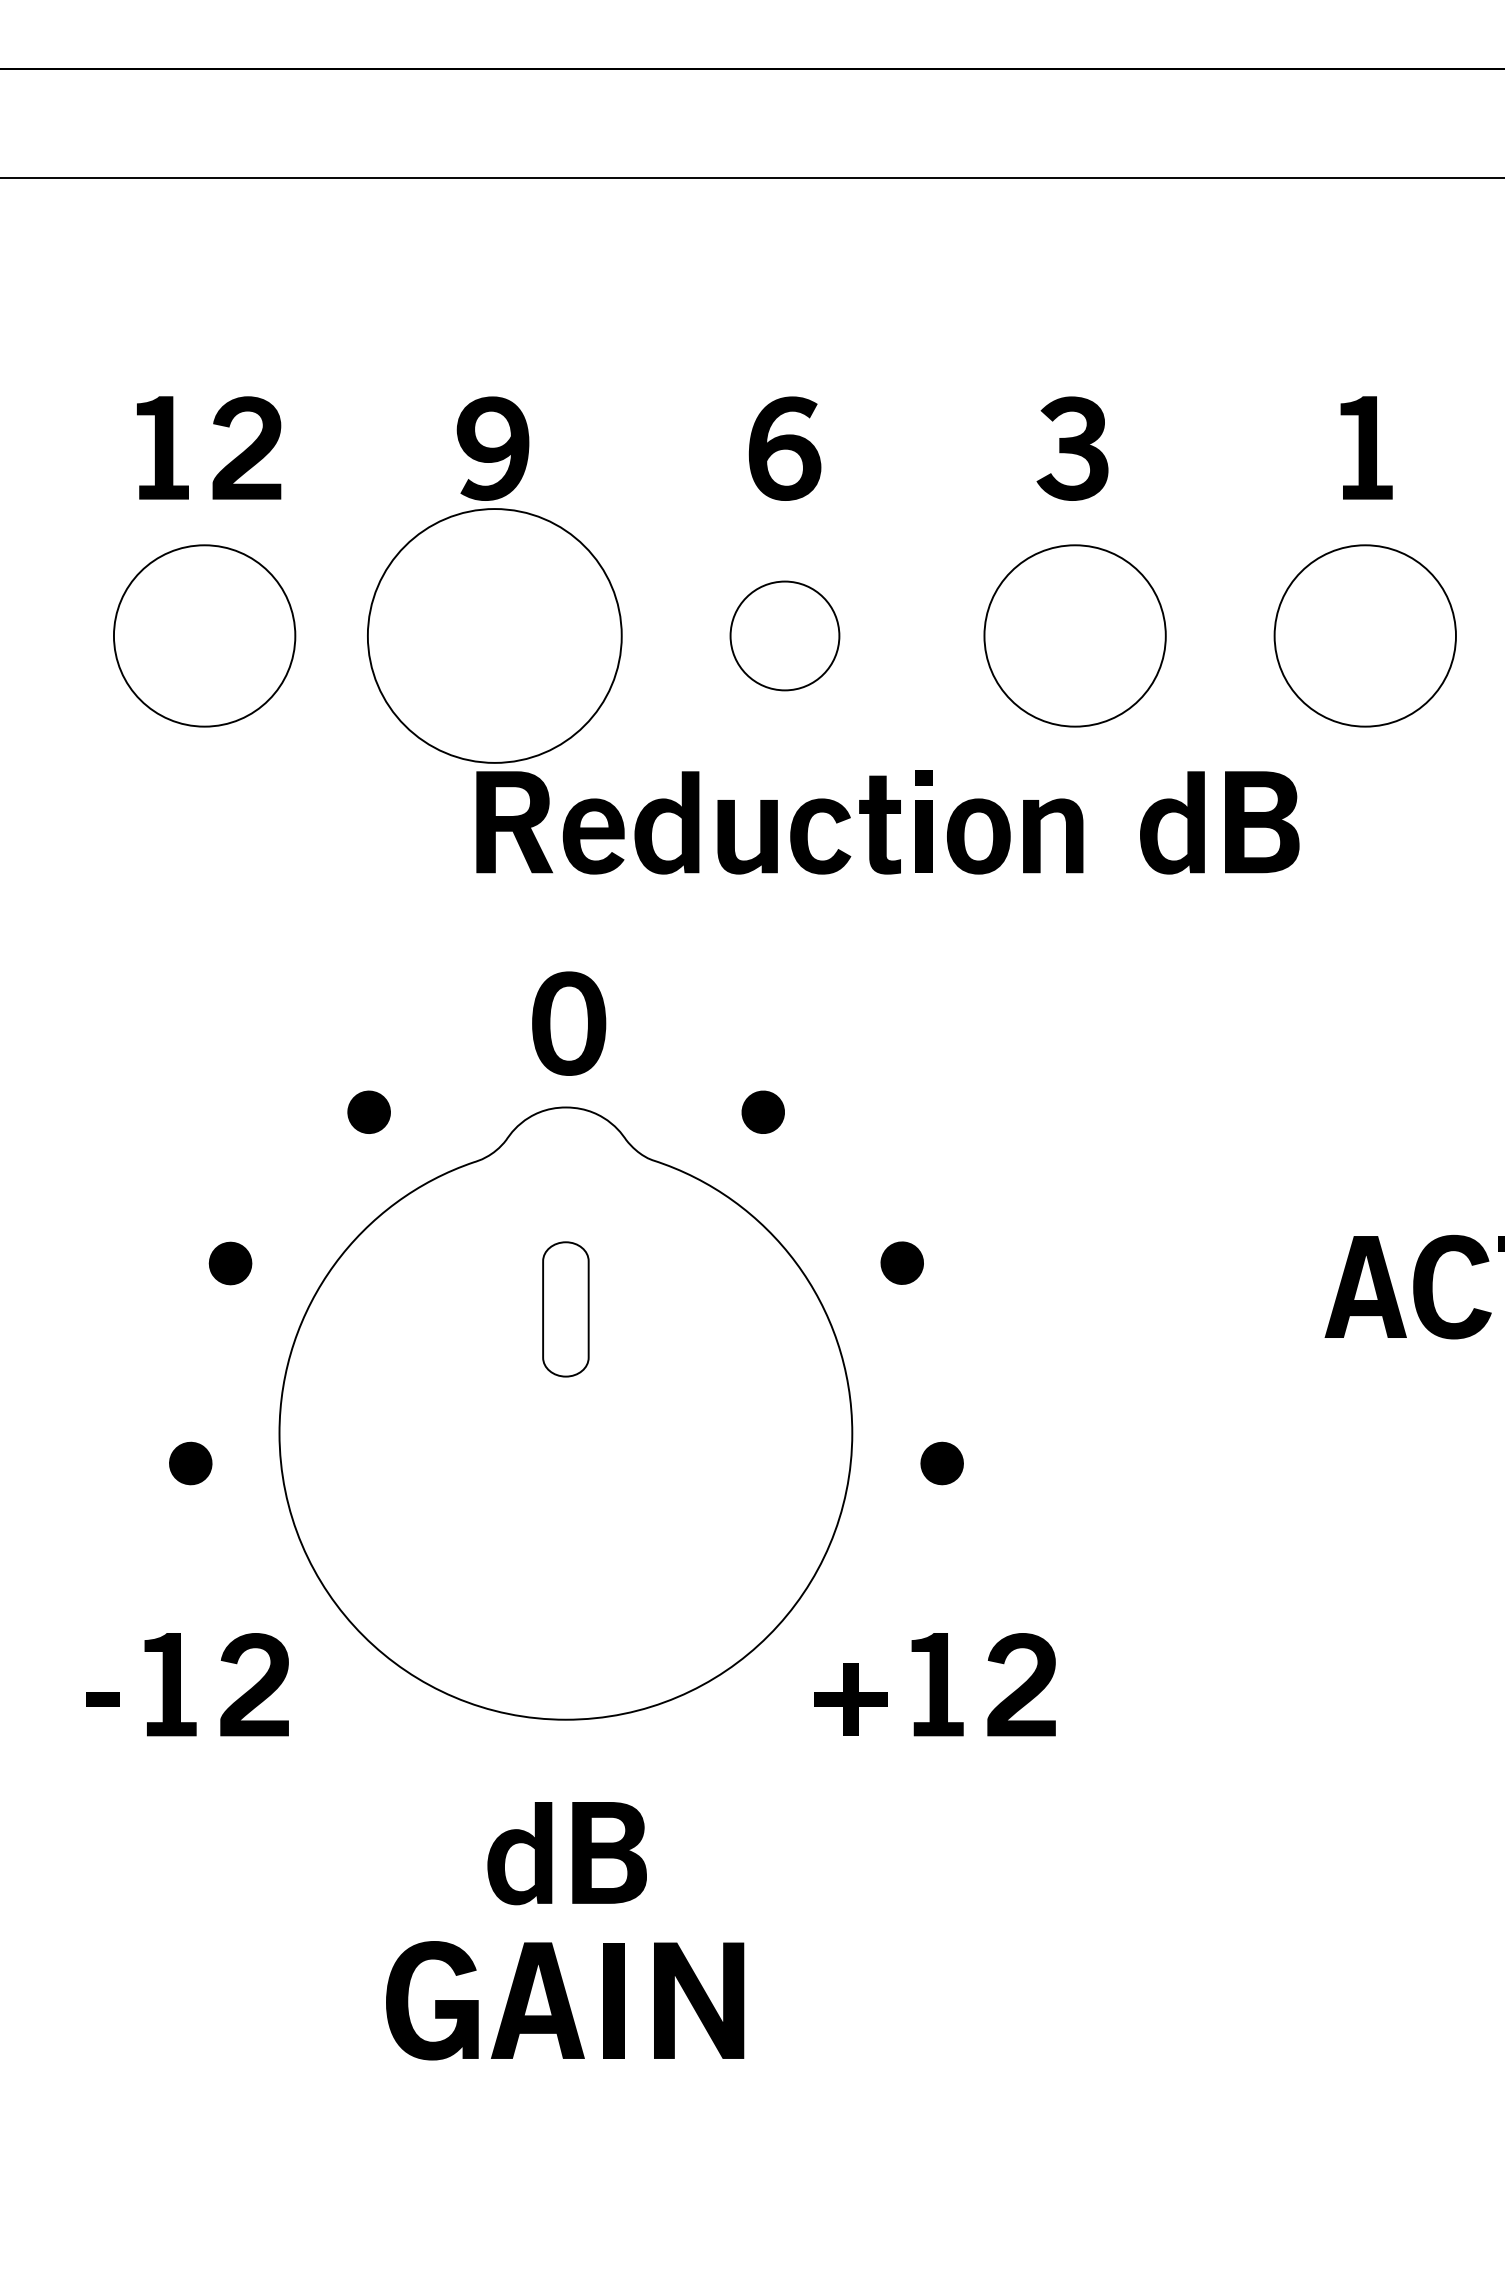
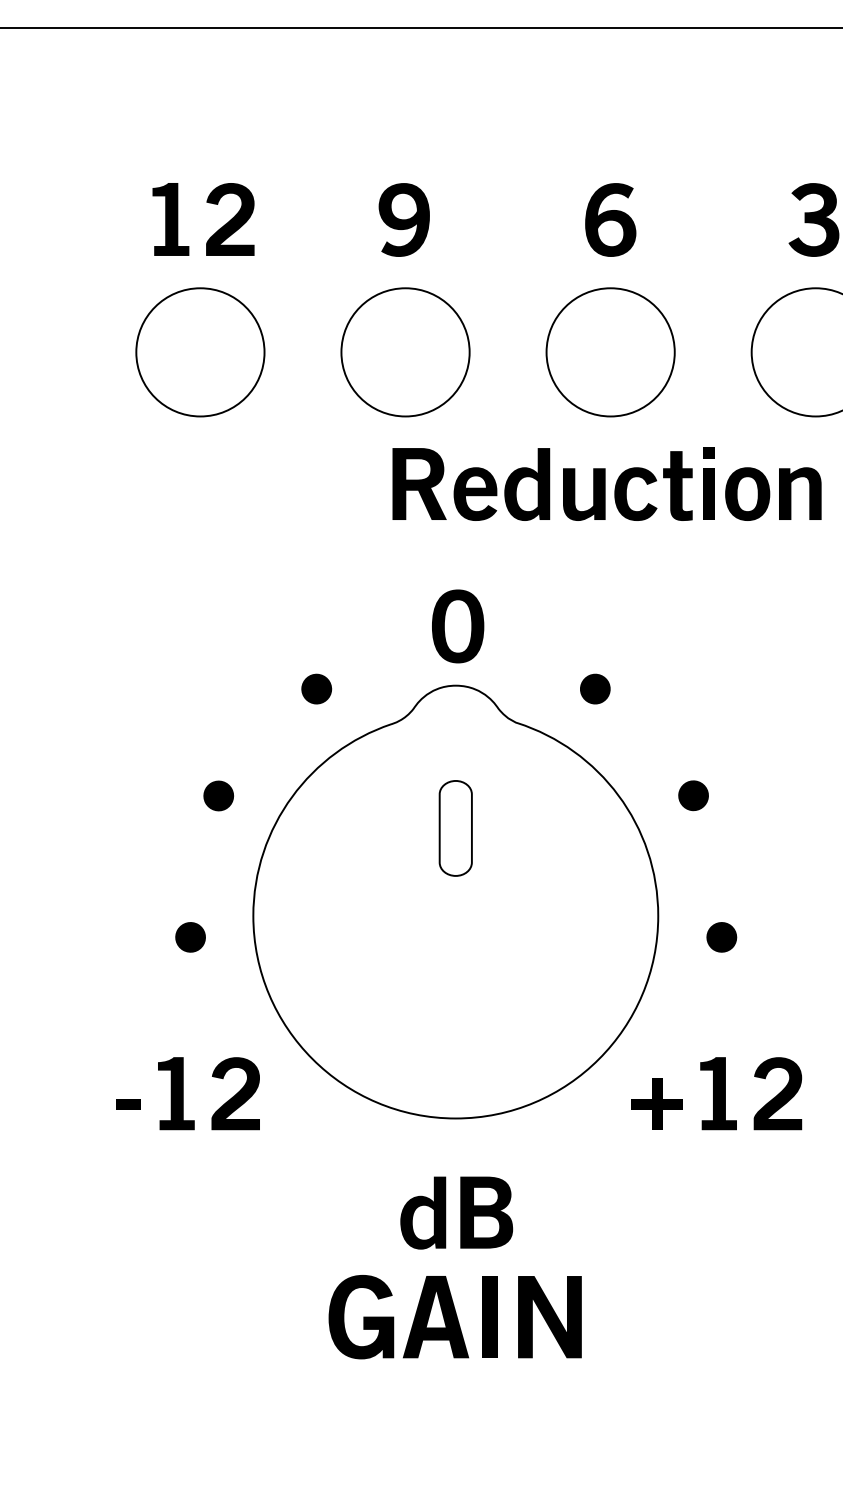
circle: (494, 635) -> (405, 352), size x0.71
circle: (784, 635) -> (610, 352), size x1.67

